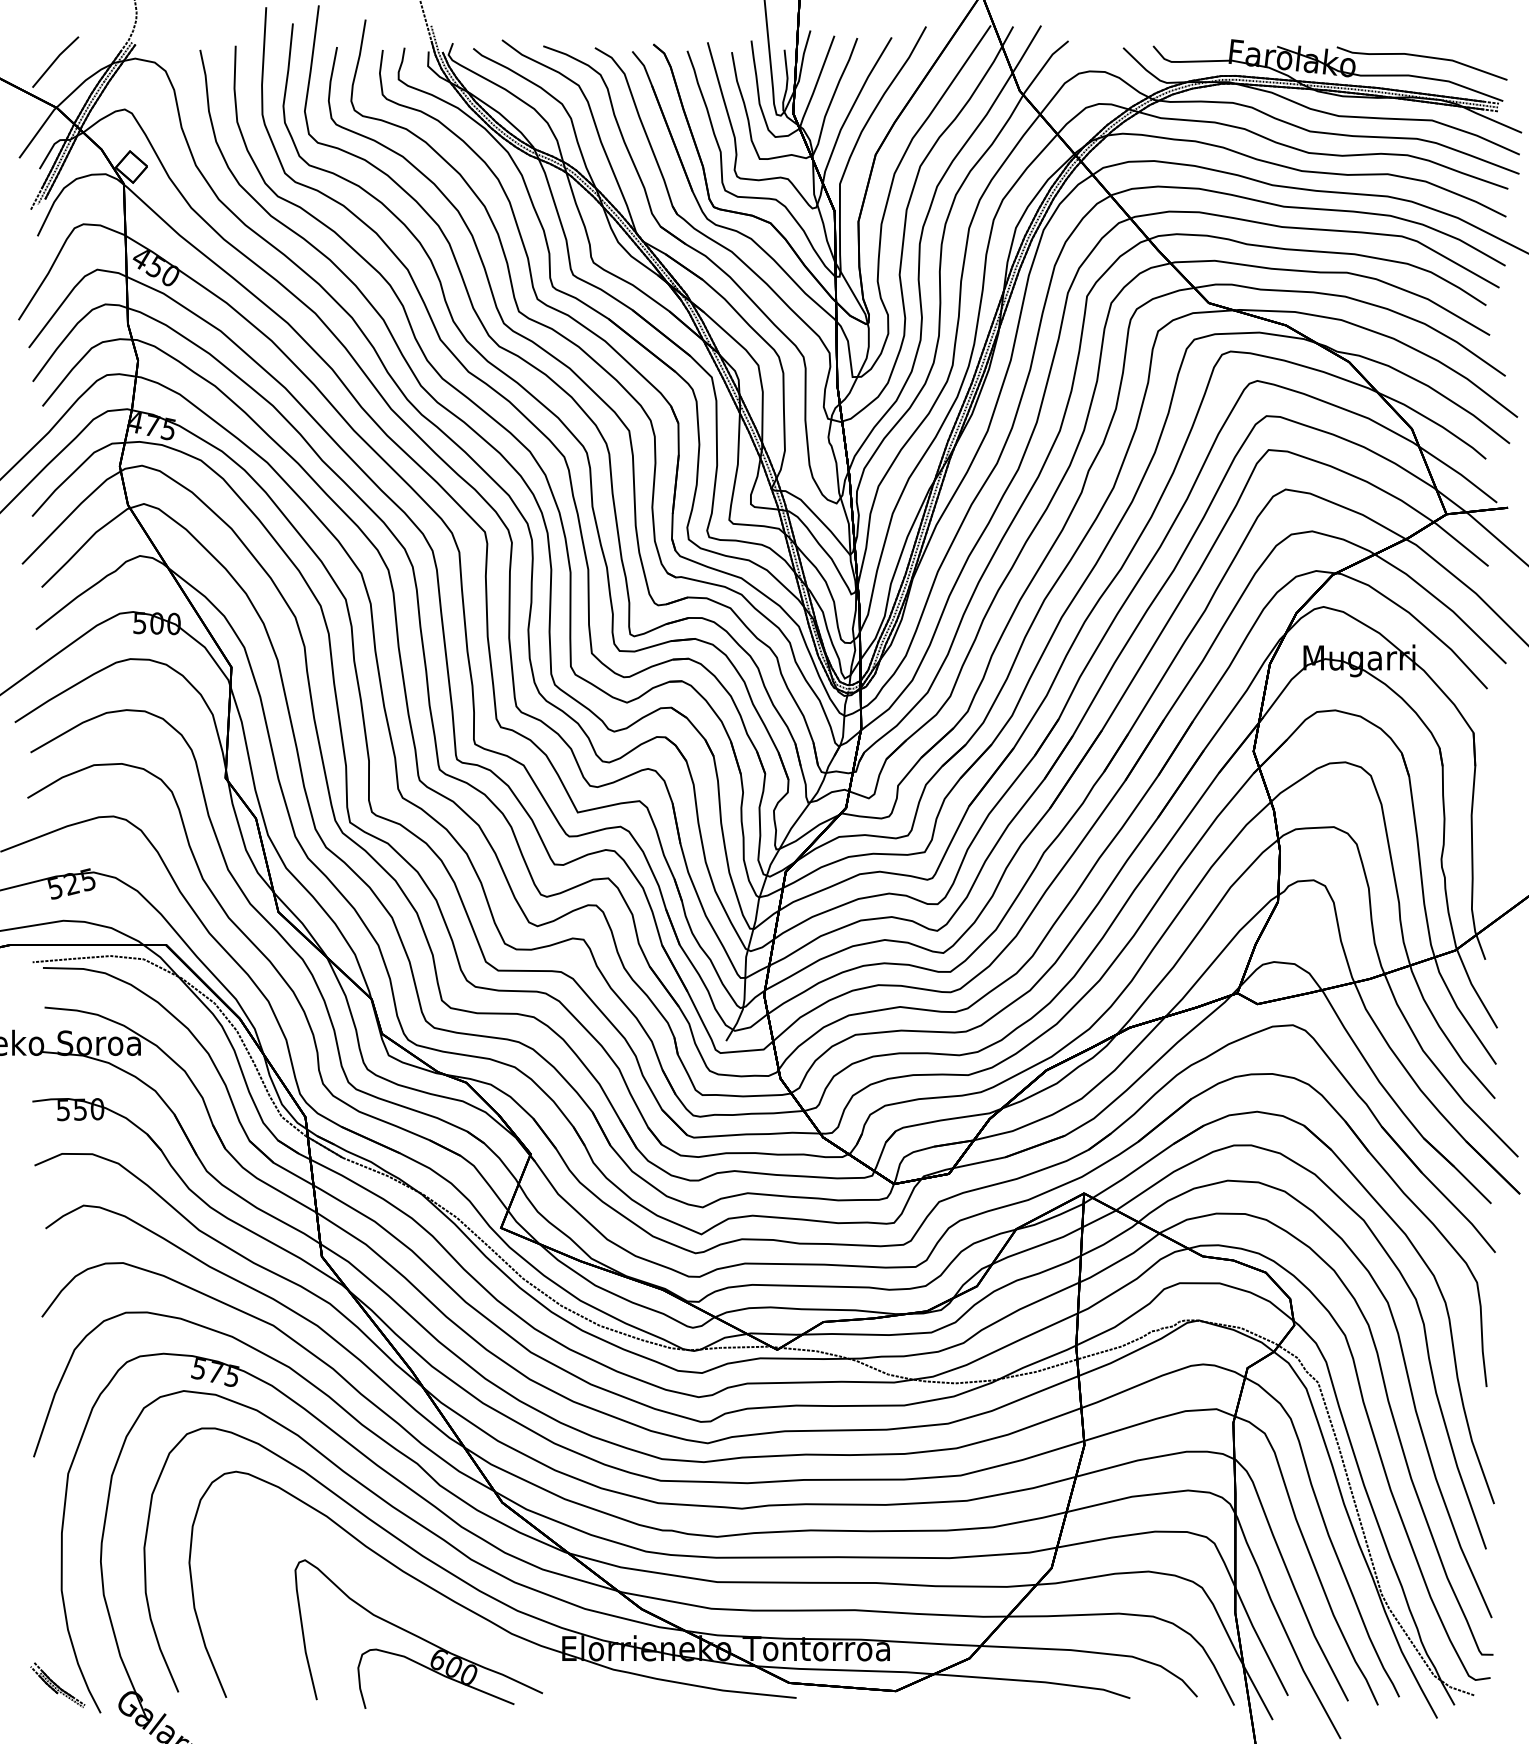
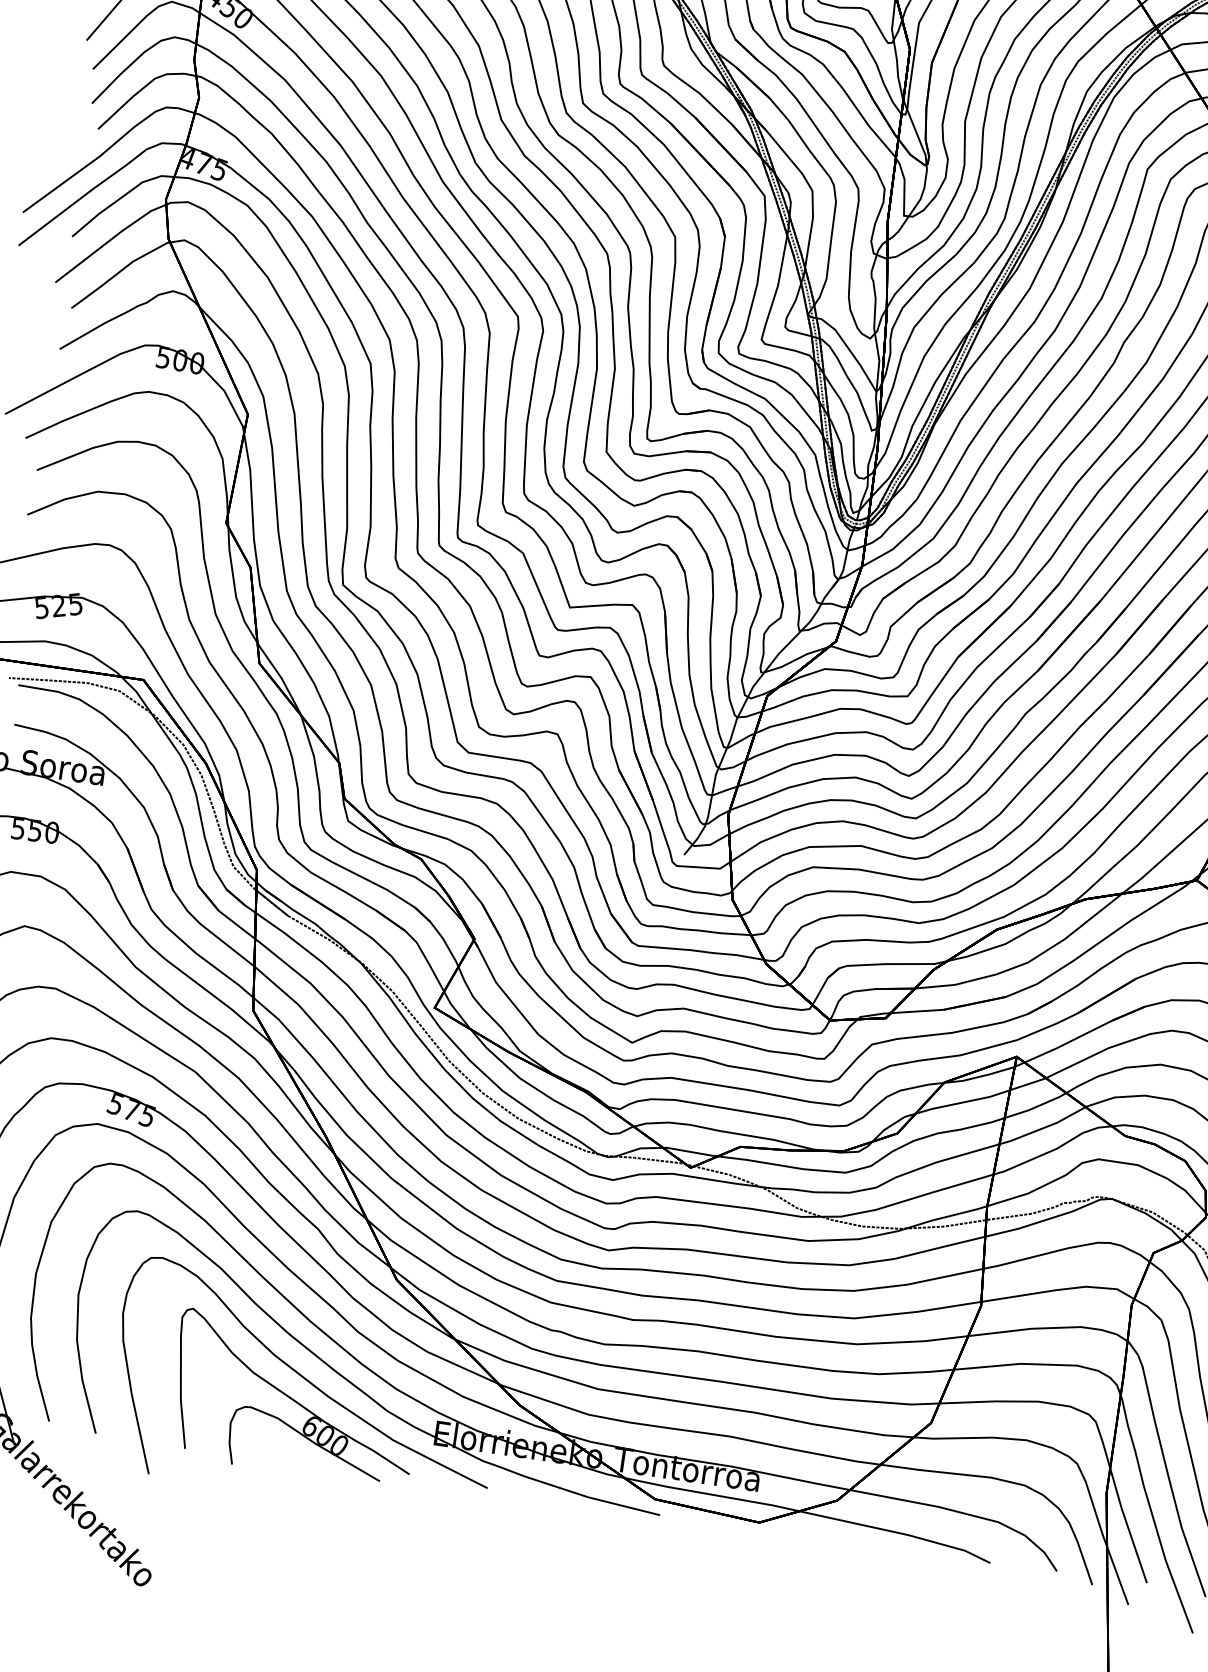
part: (428, 1621) -> (306, 1386), added

